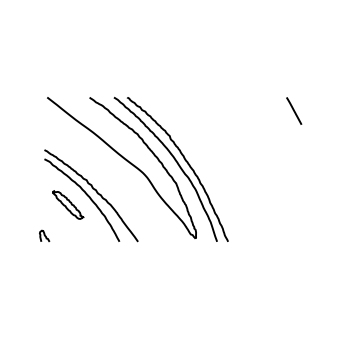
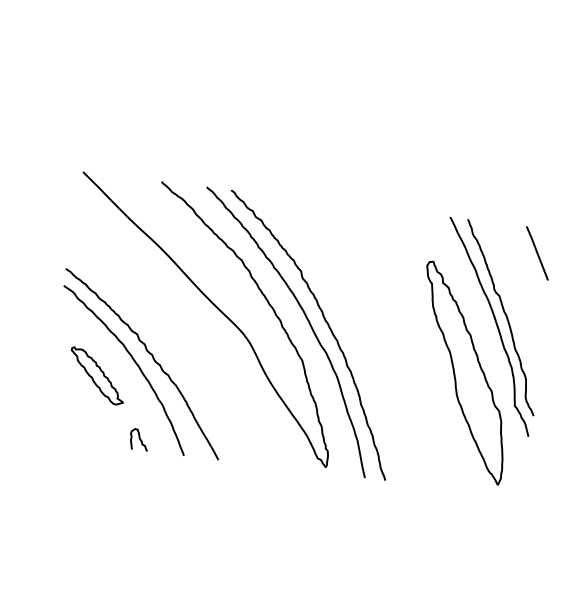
part: (269, 167) -> (478, 352), added
curve: (44, 235) -> (139, 438), moved

